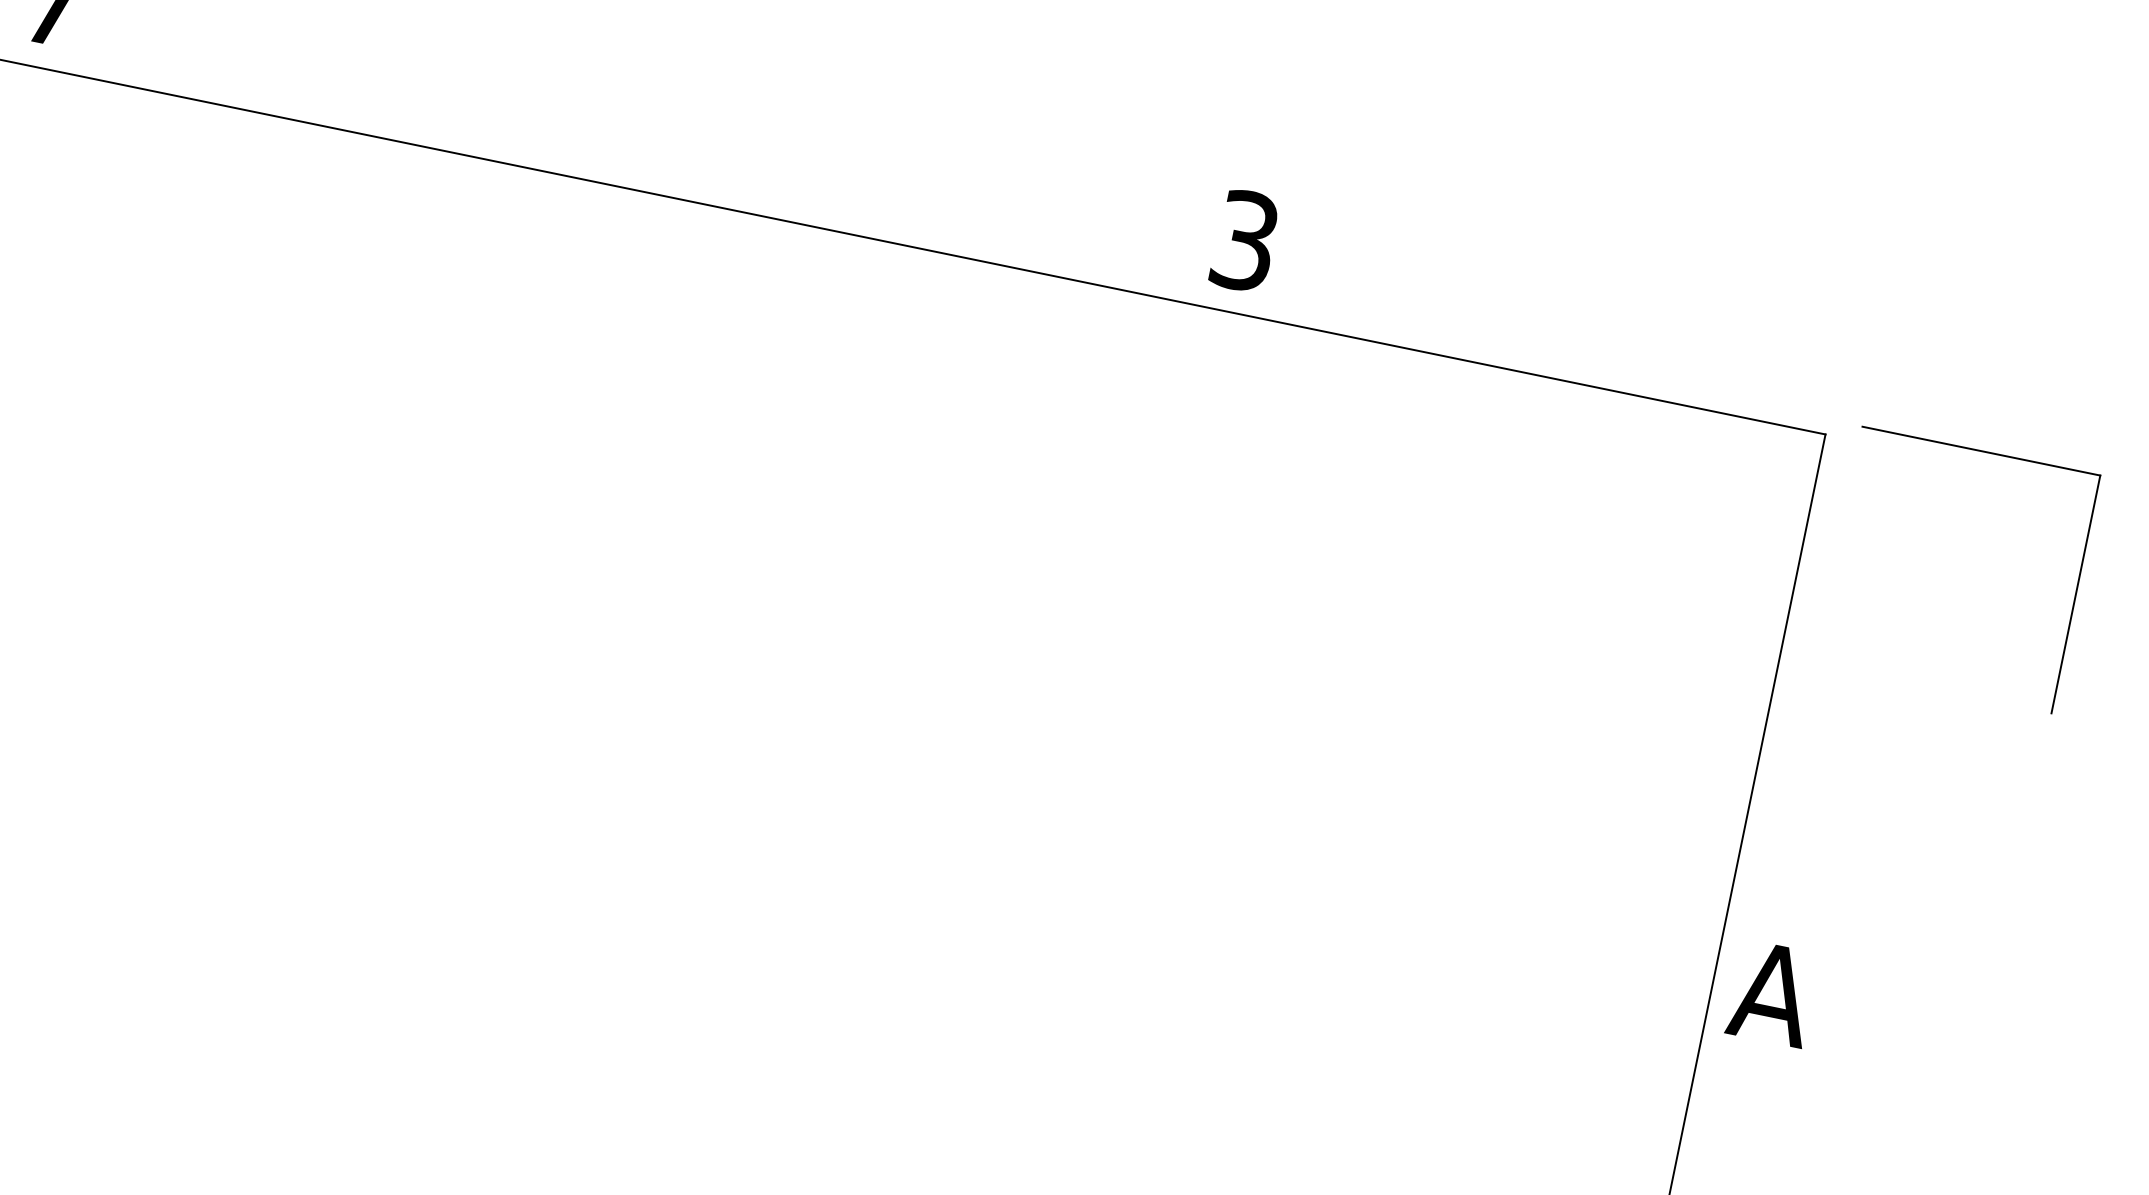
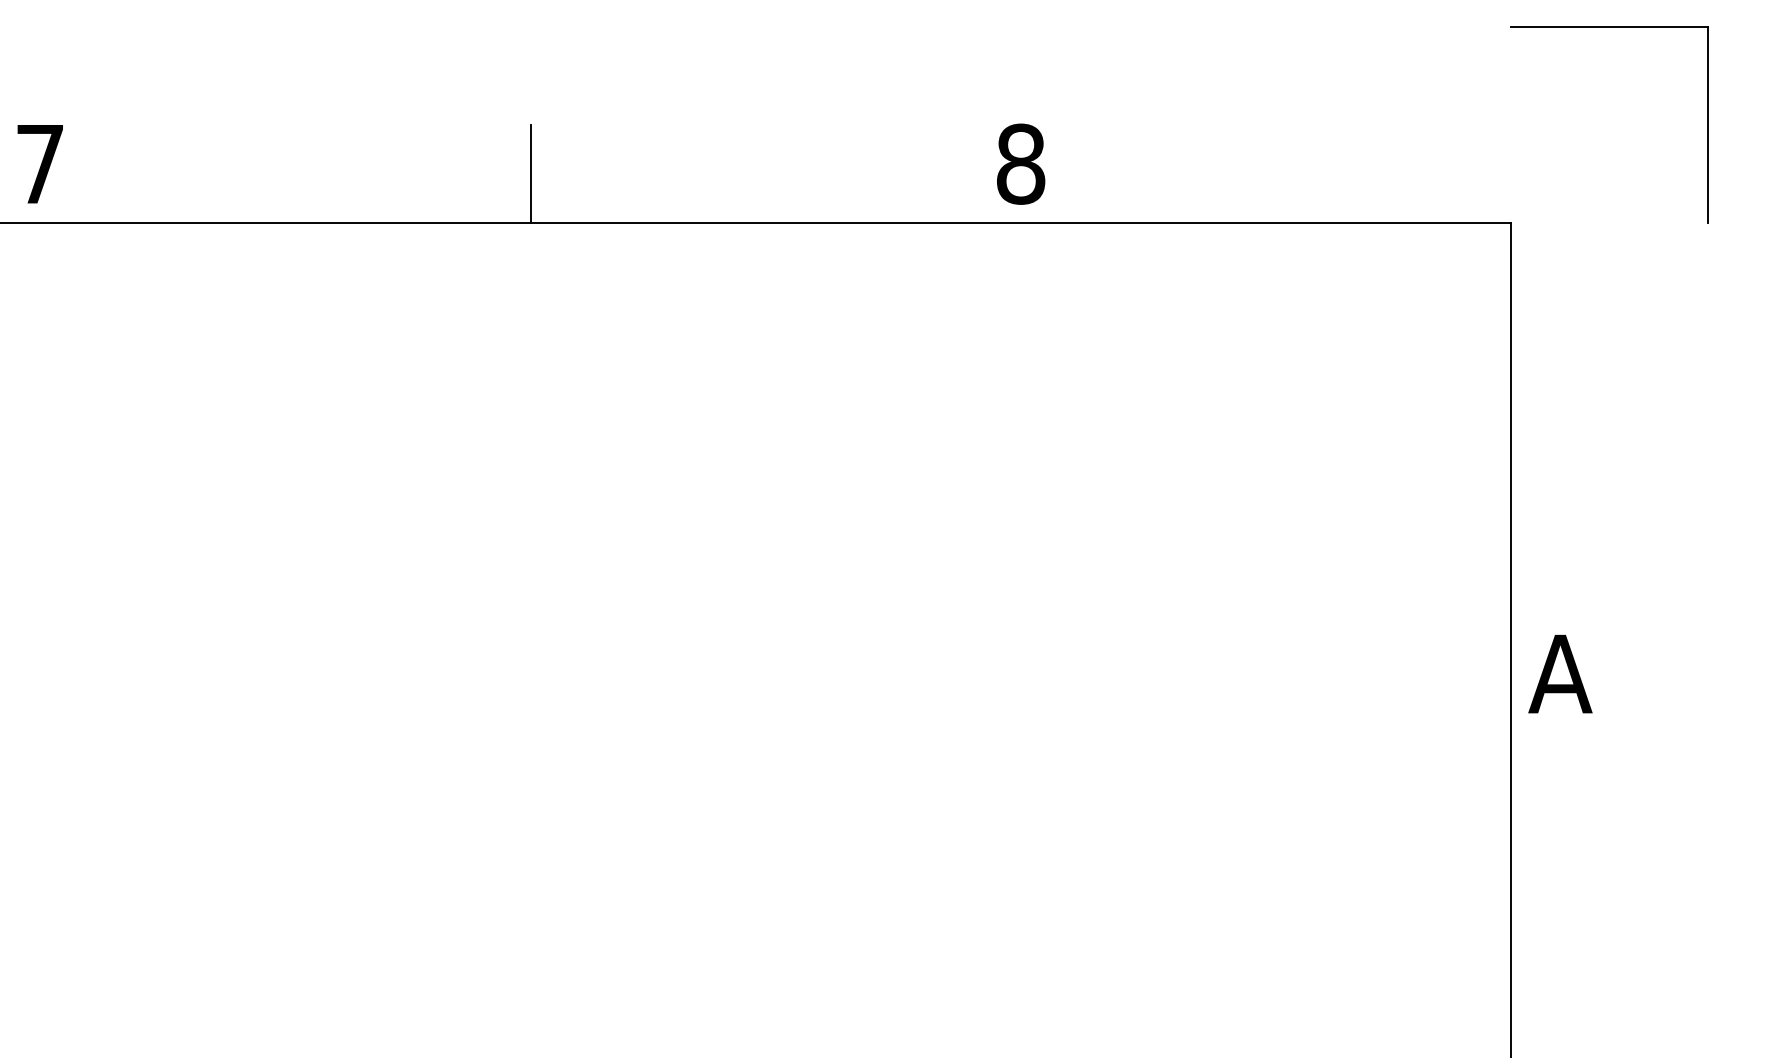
line: (648, 130) -> (530, 173), added
text: (1246, 240) -> (1021, 163), 3 -> 8
part: (1981, 451) -> (1609, 27), moved

